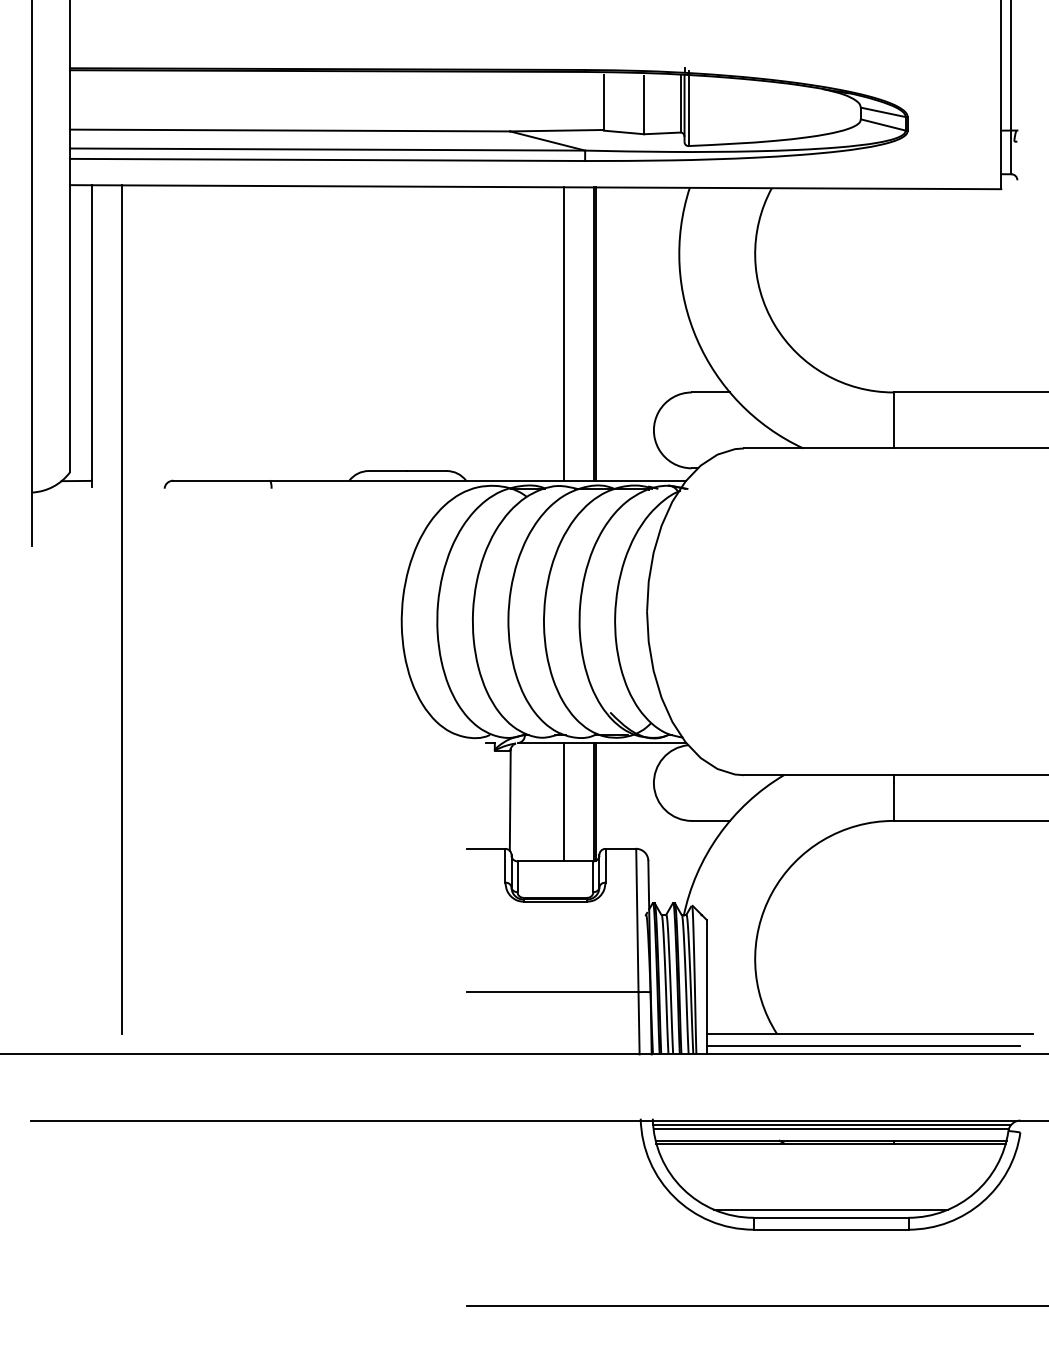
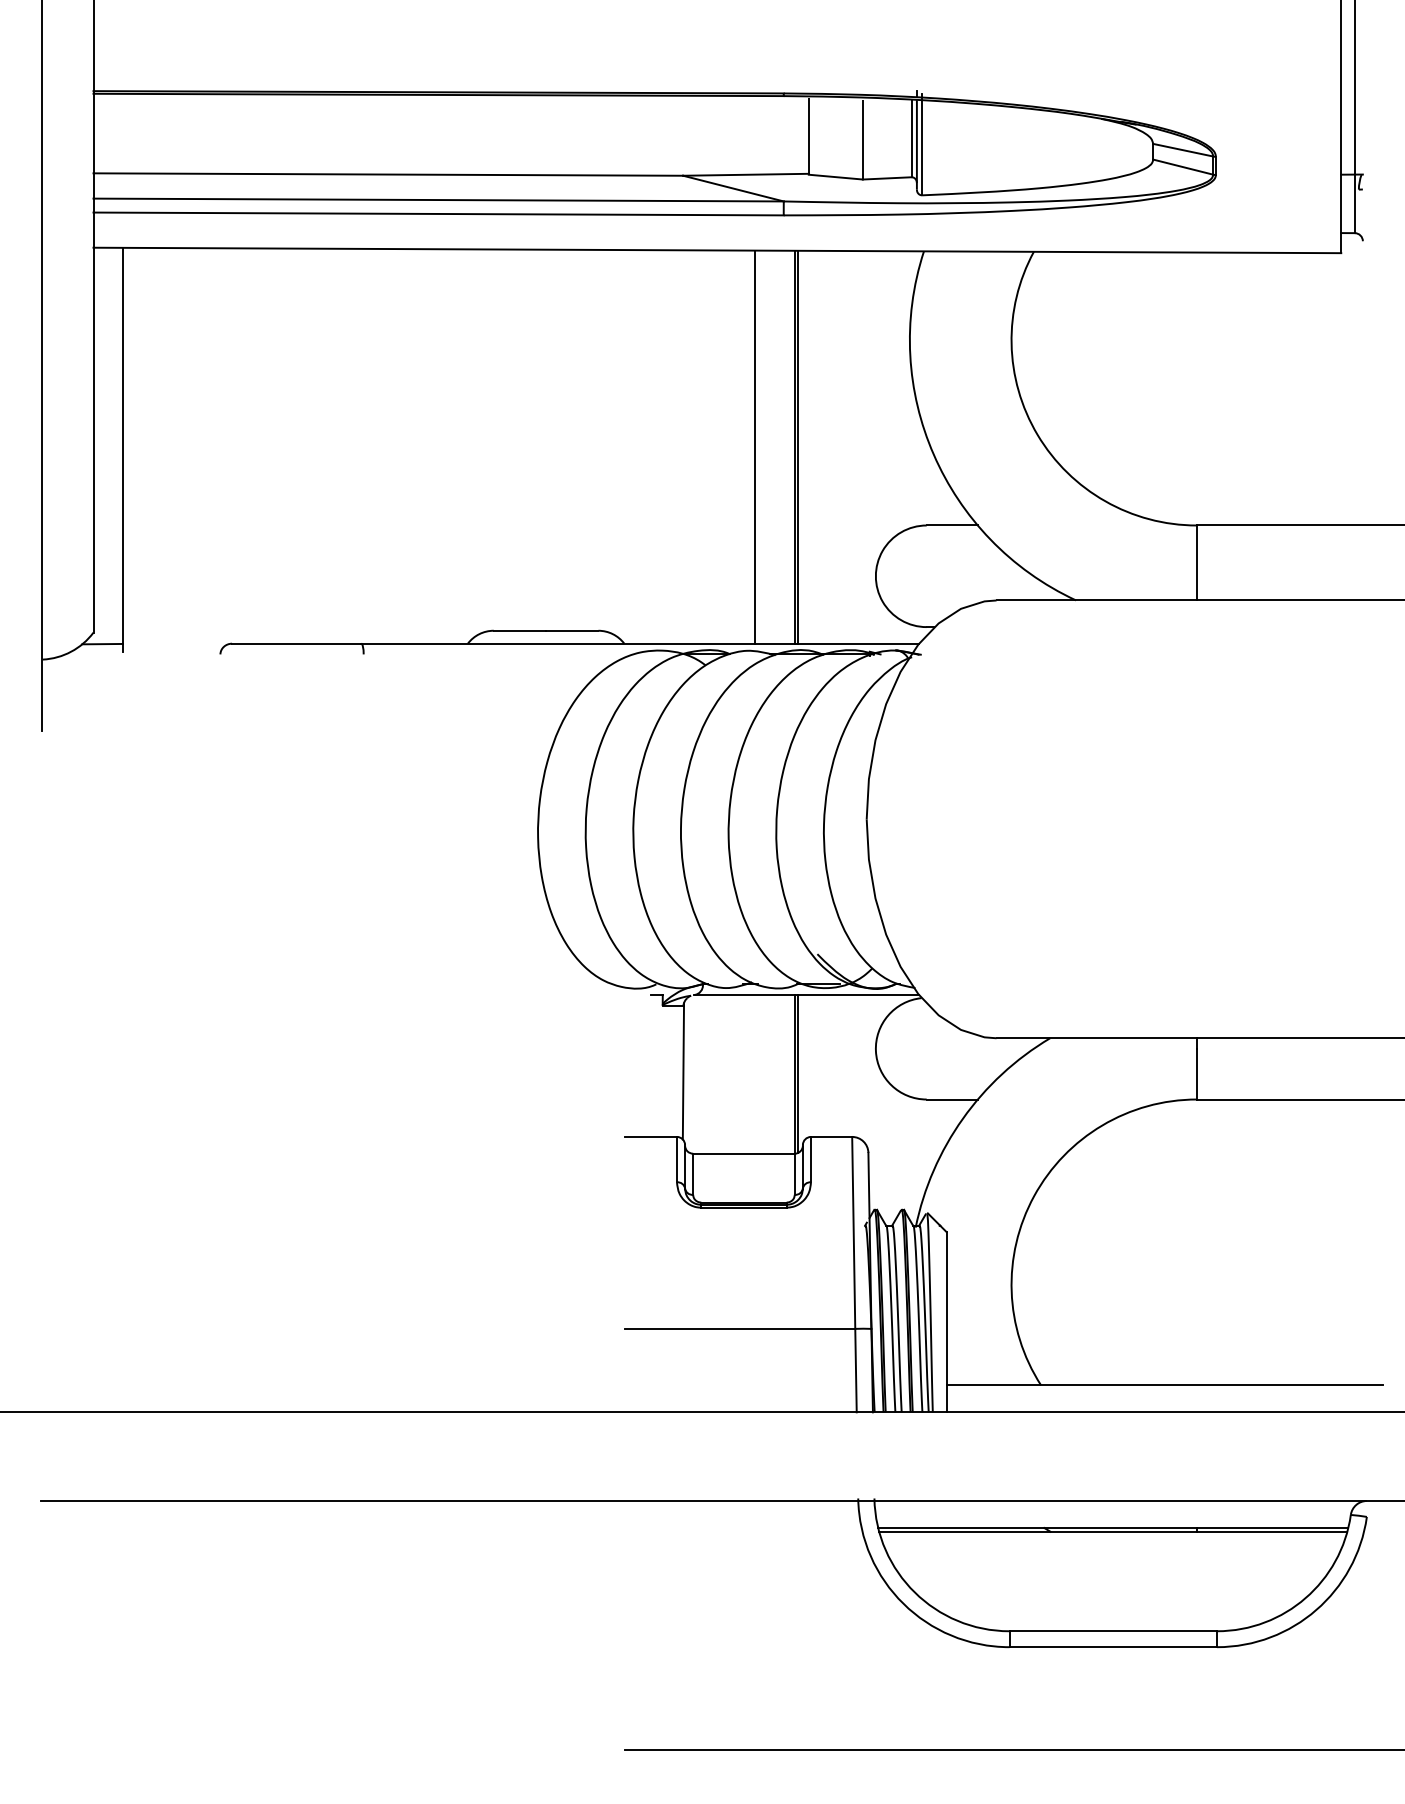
line: (121, 609) -> (162, 816), removed
line: (564, 802) -> (755, 1074), removed
line: (863, 1046) -> (1156, 1401), removed
line: (832, 1124) -> (1114, 1506), removed
line: (831, 1128) -> (1113, 1511), removed
line: (830, 1209) -> (1112, 1620), removed

